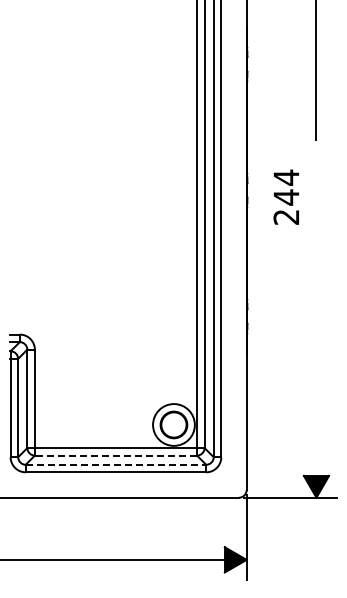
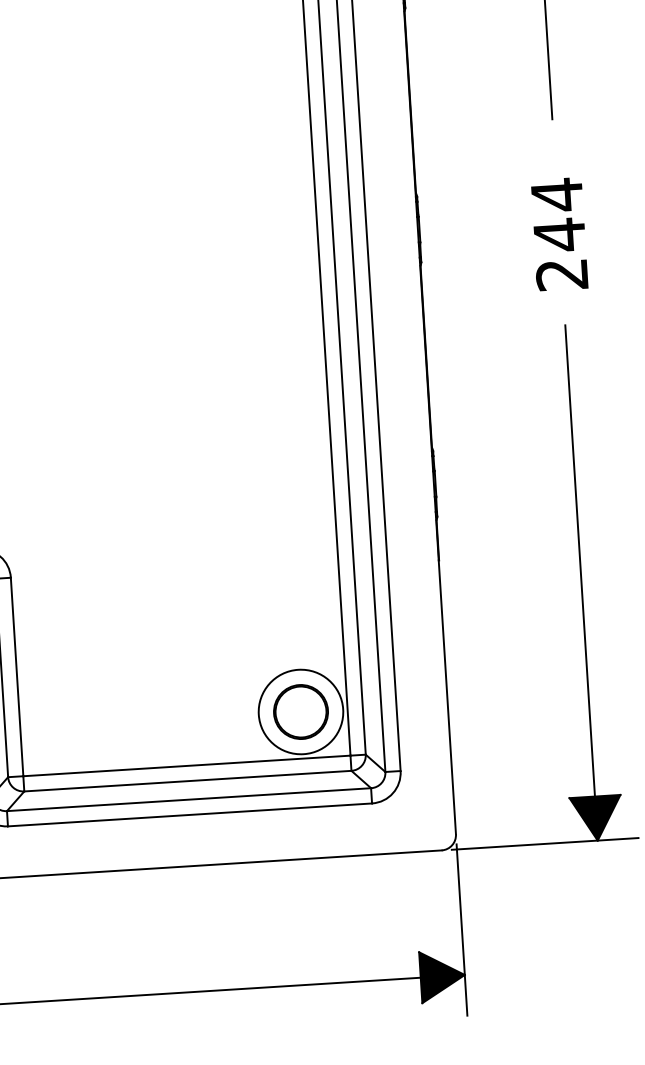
text: (285, 196) -> (557, 233), moved
line: (316, 358) -> (580, 559), added
line: (115, 455) -> (186, 781), dashed -> solid
line: (116, 464) -> (190, 799), dashed -> solid

